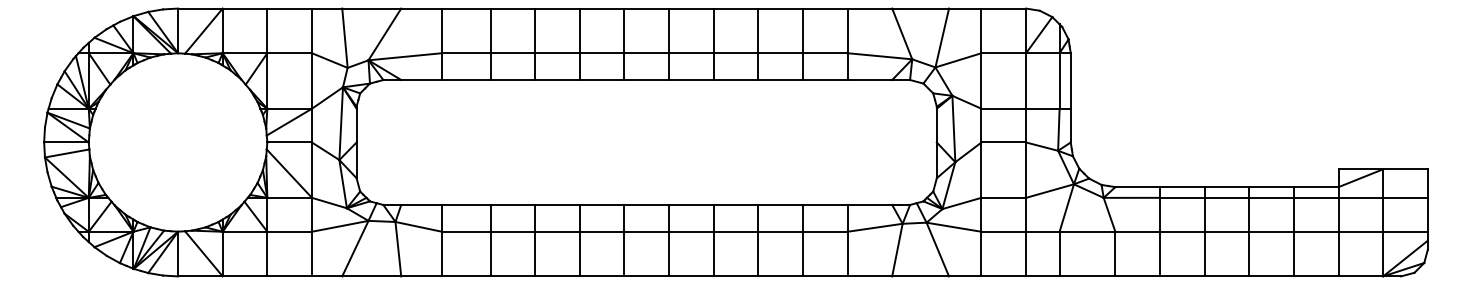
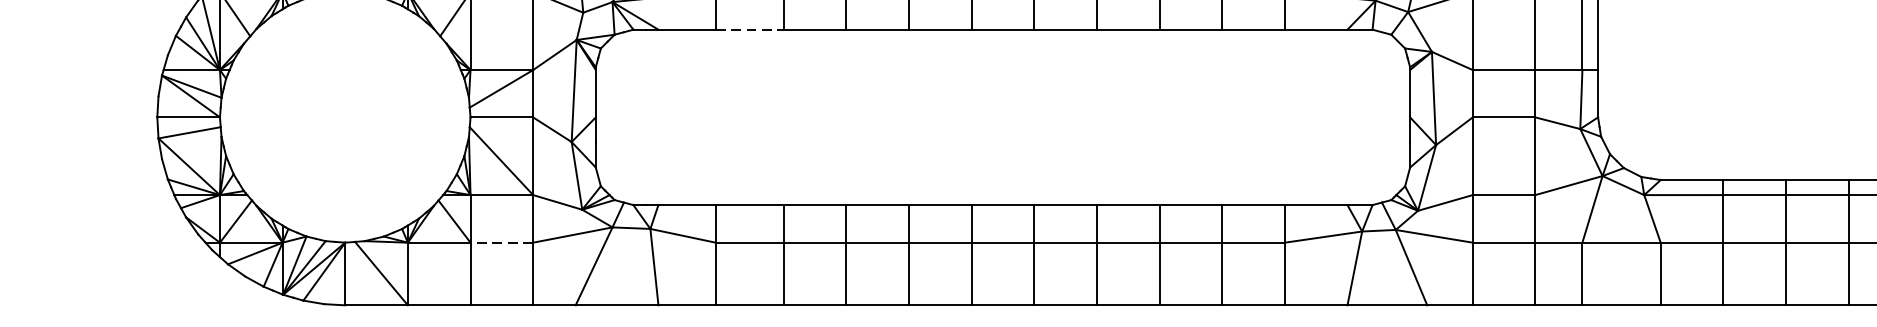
line: (466, 80) -> (750, 30), solid -> dashed
line: (289, 231) -> (501, 242), solid -> dashed

